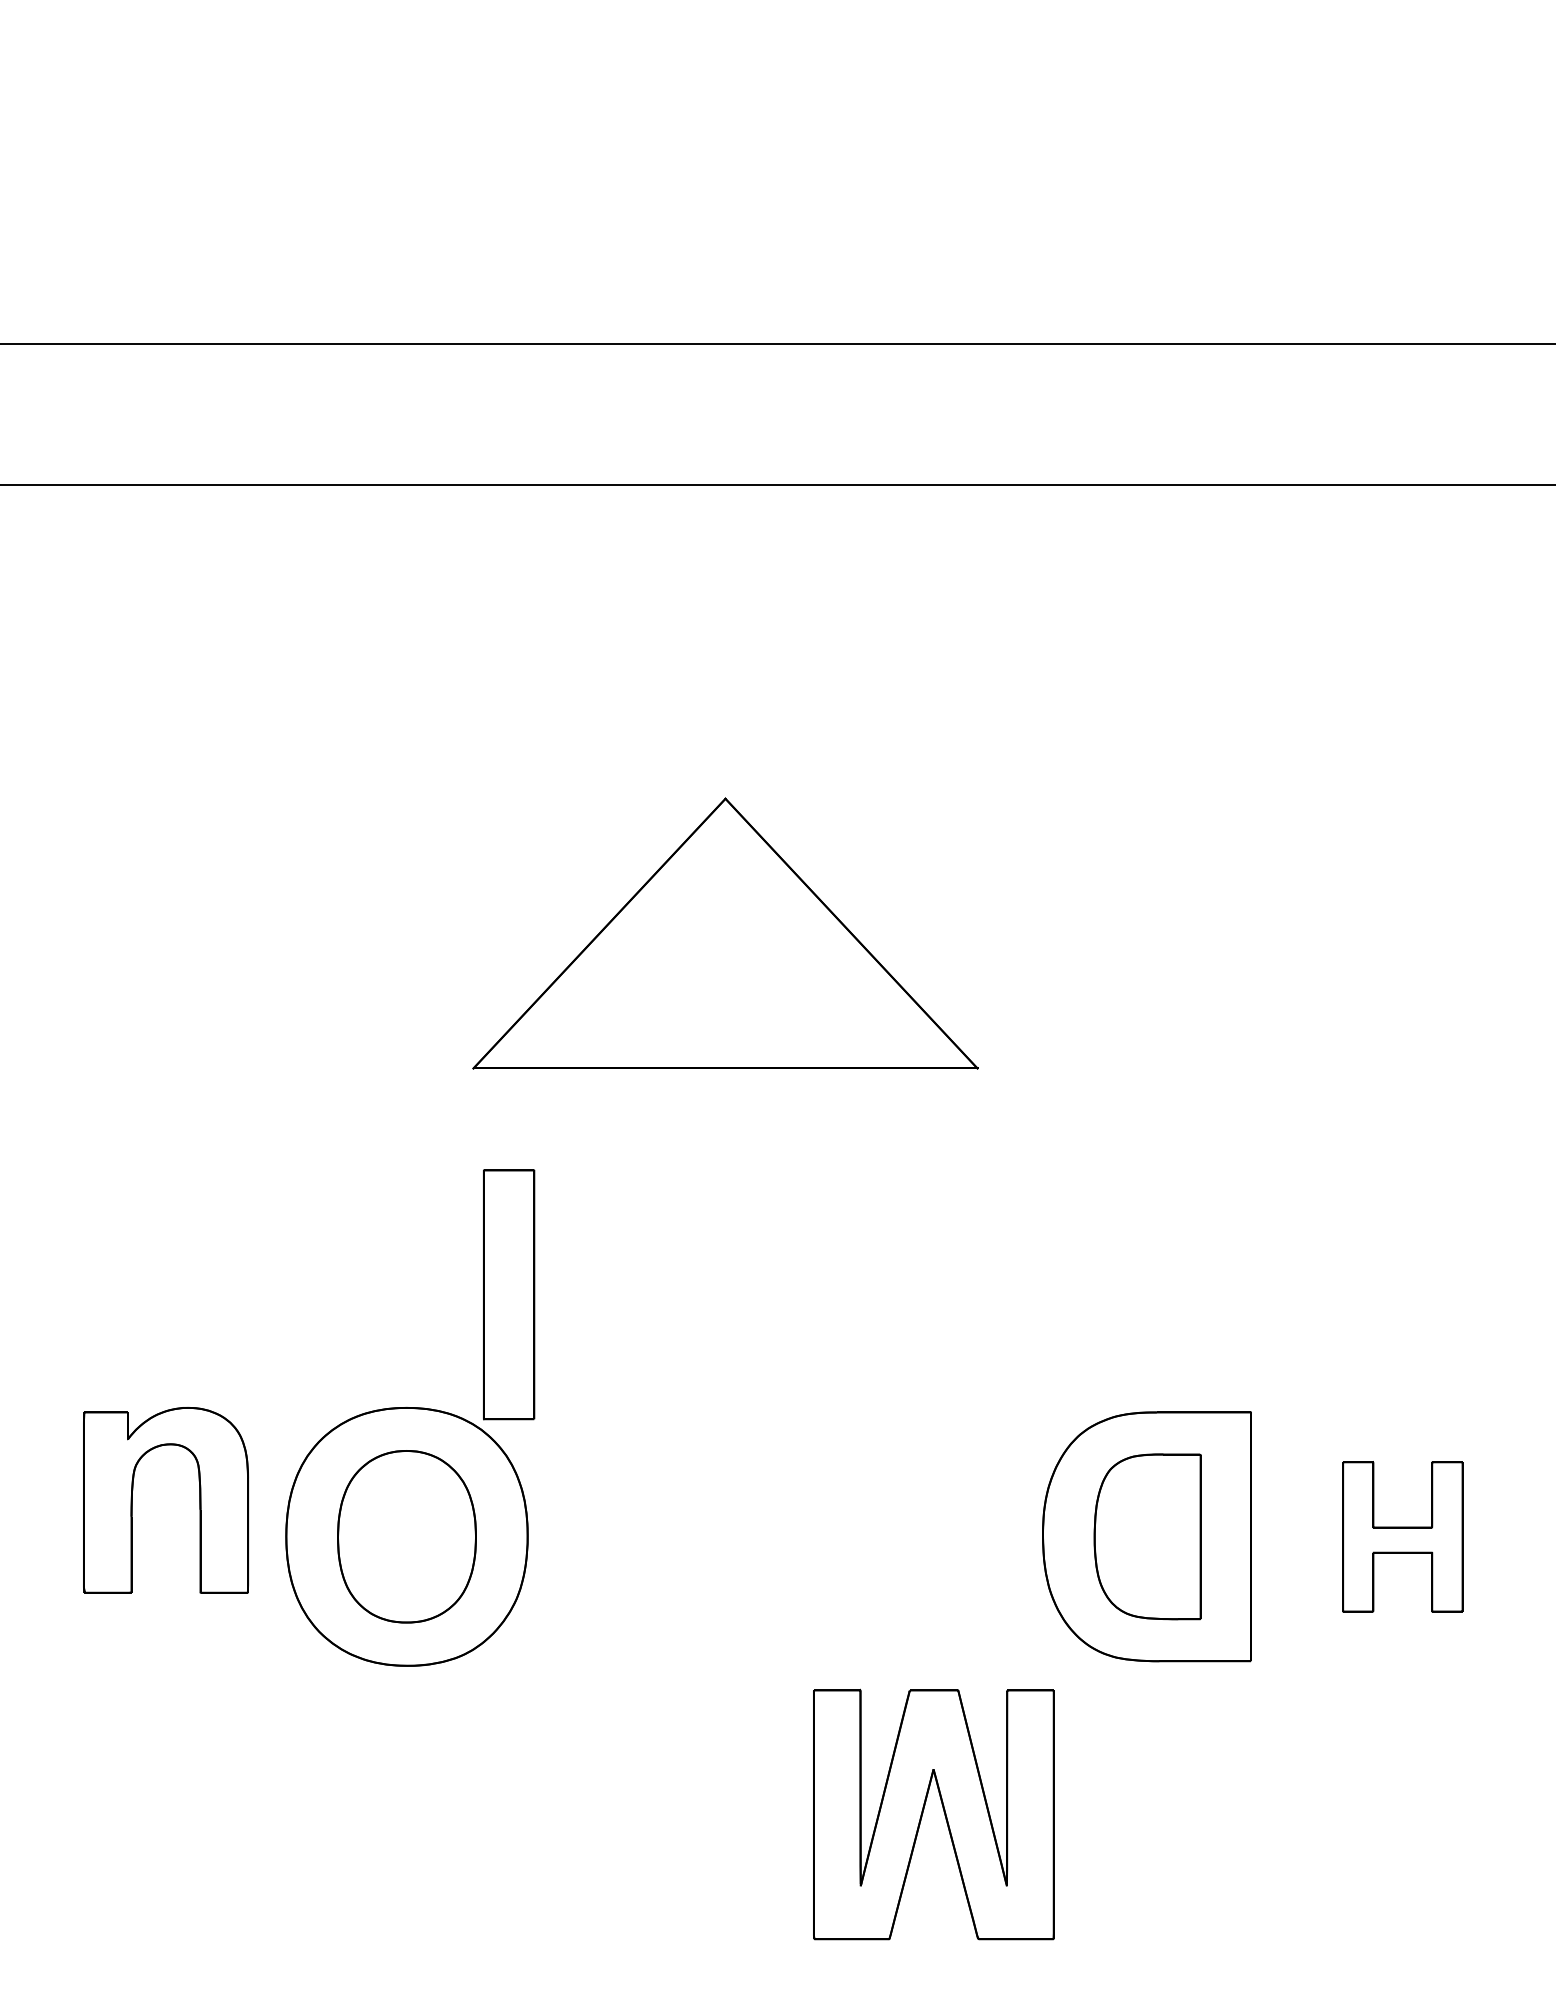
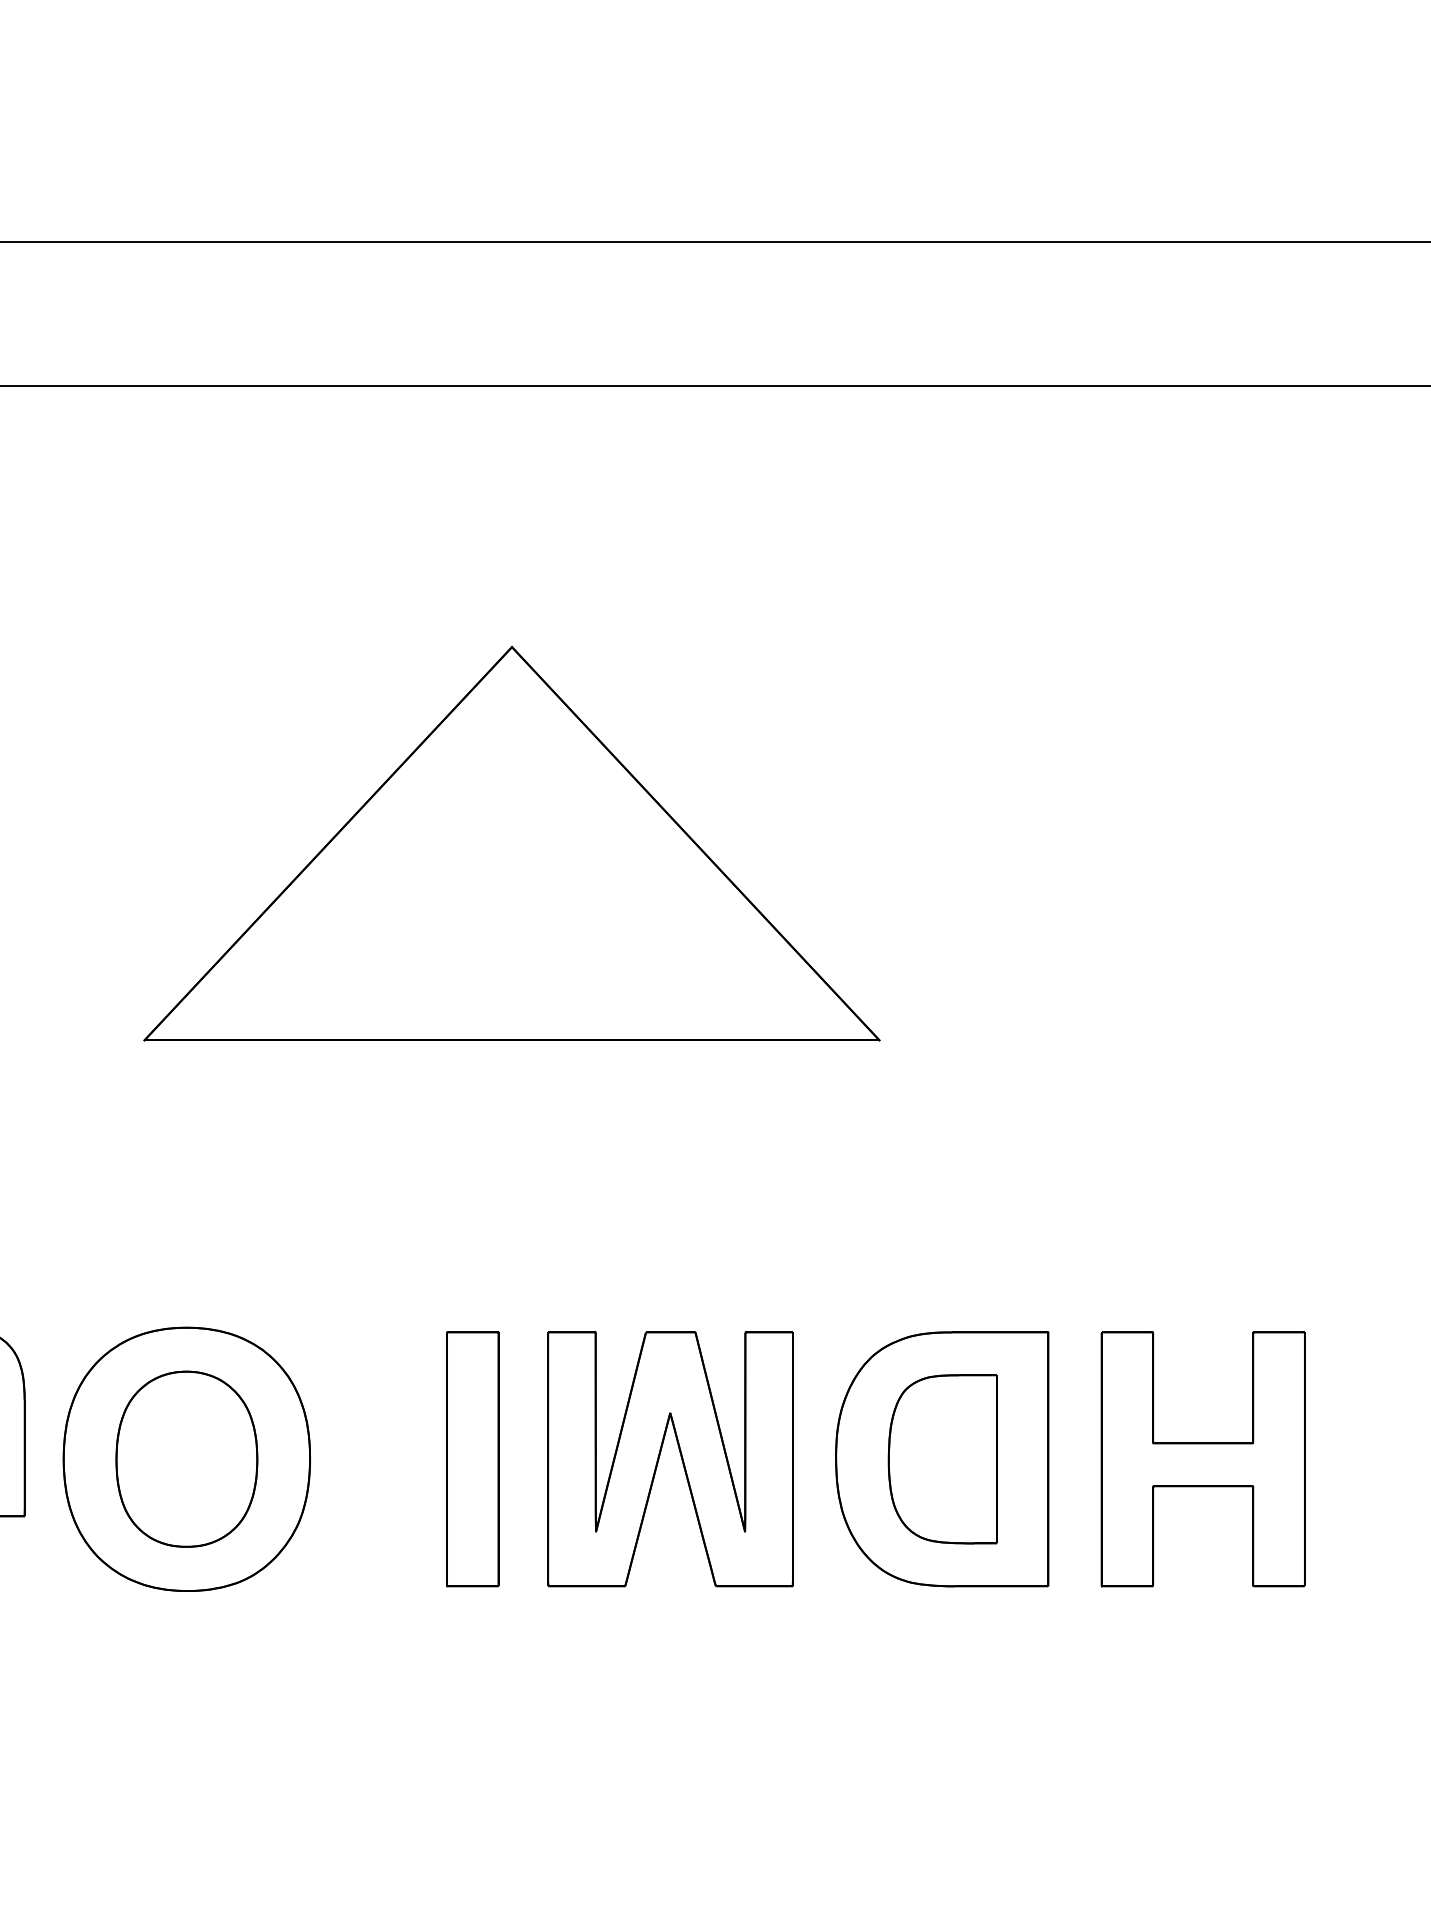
part: (725, 933) -> (511, 843), size x1.43
part: (509, 1294) -> (473, 1459), moved
part: (1402, 1536) -> (1203, 1459), size x1.67
part: (923, 1813) -> (659, 1457), moved

